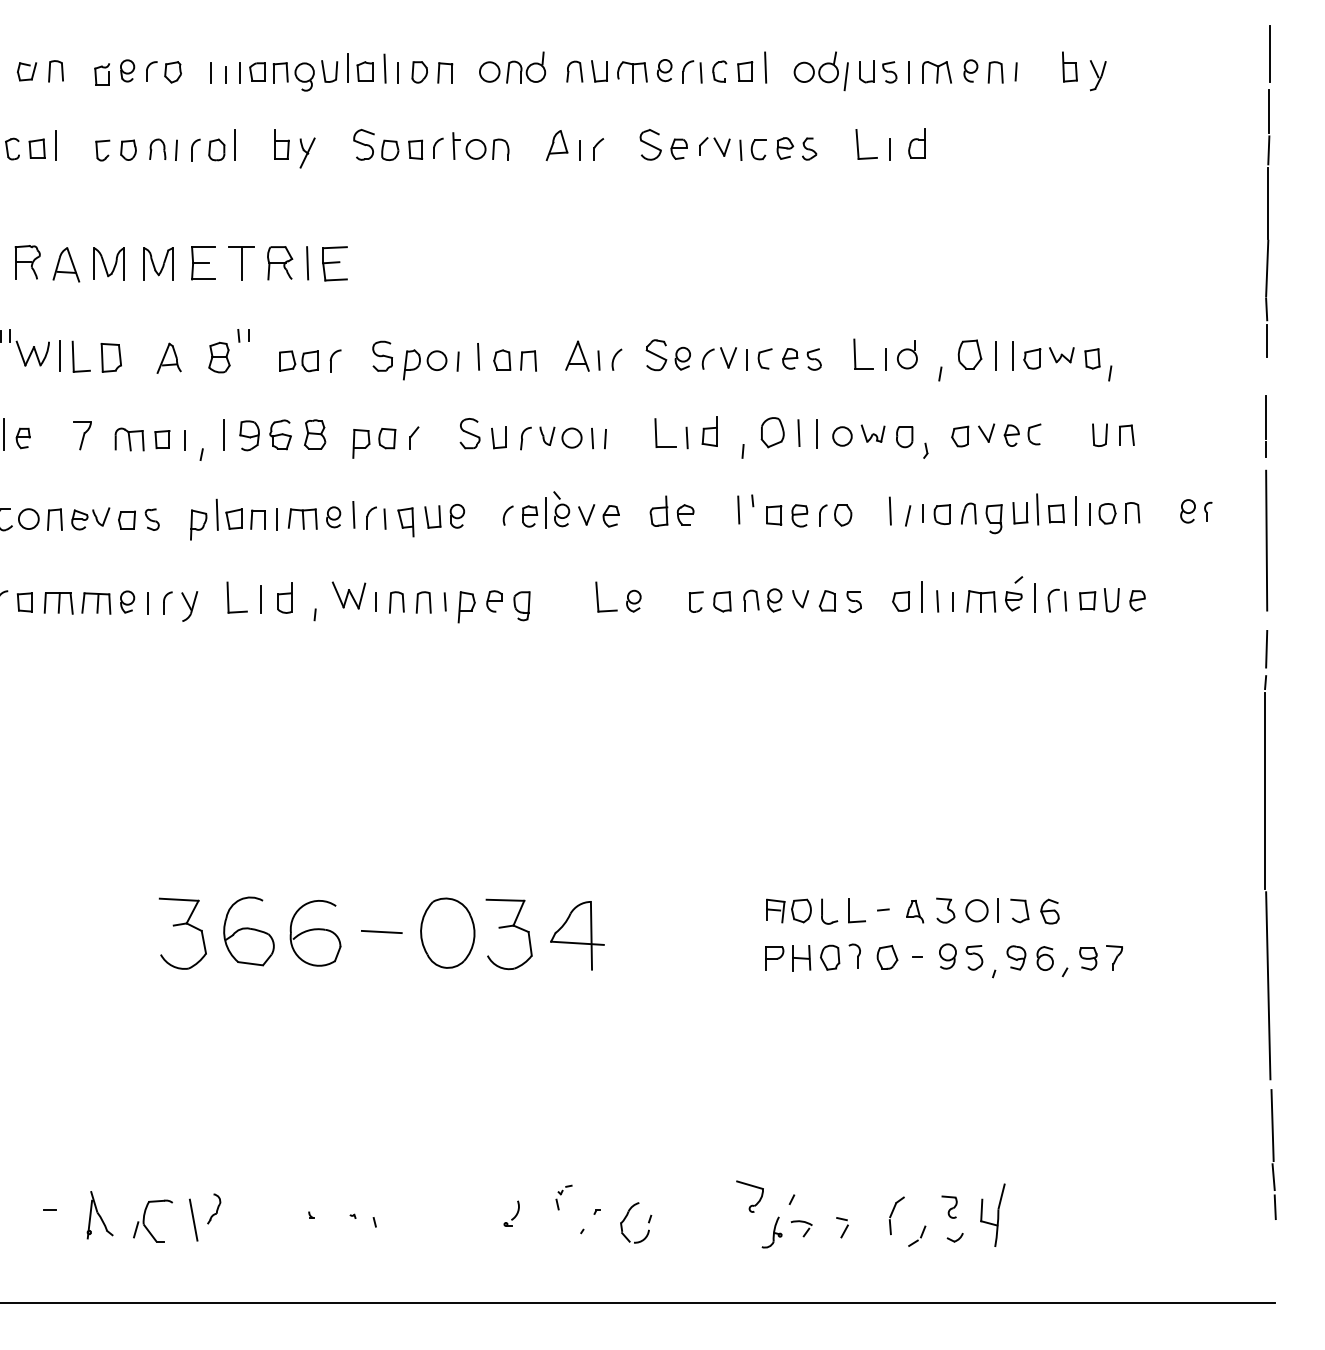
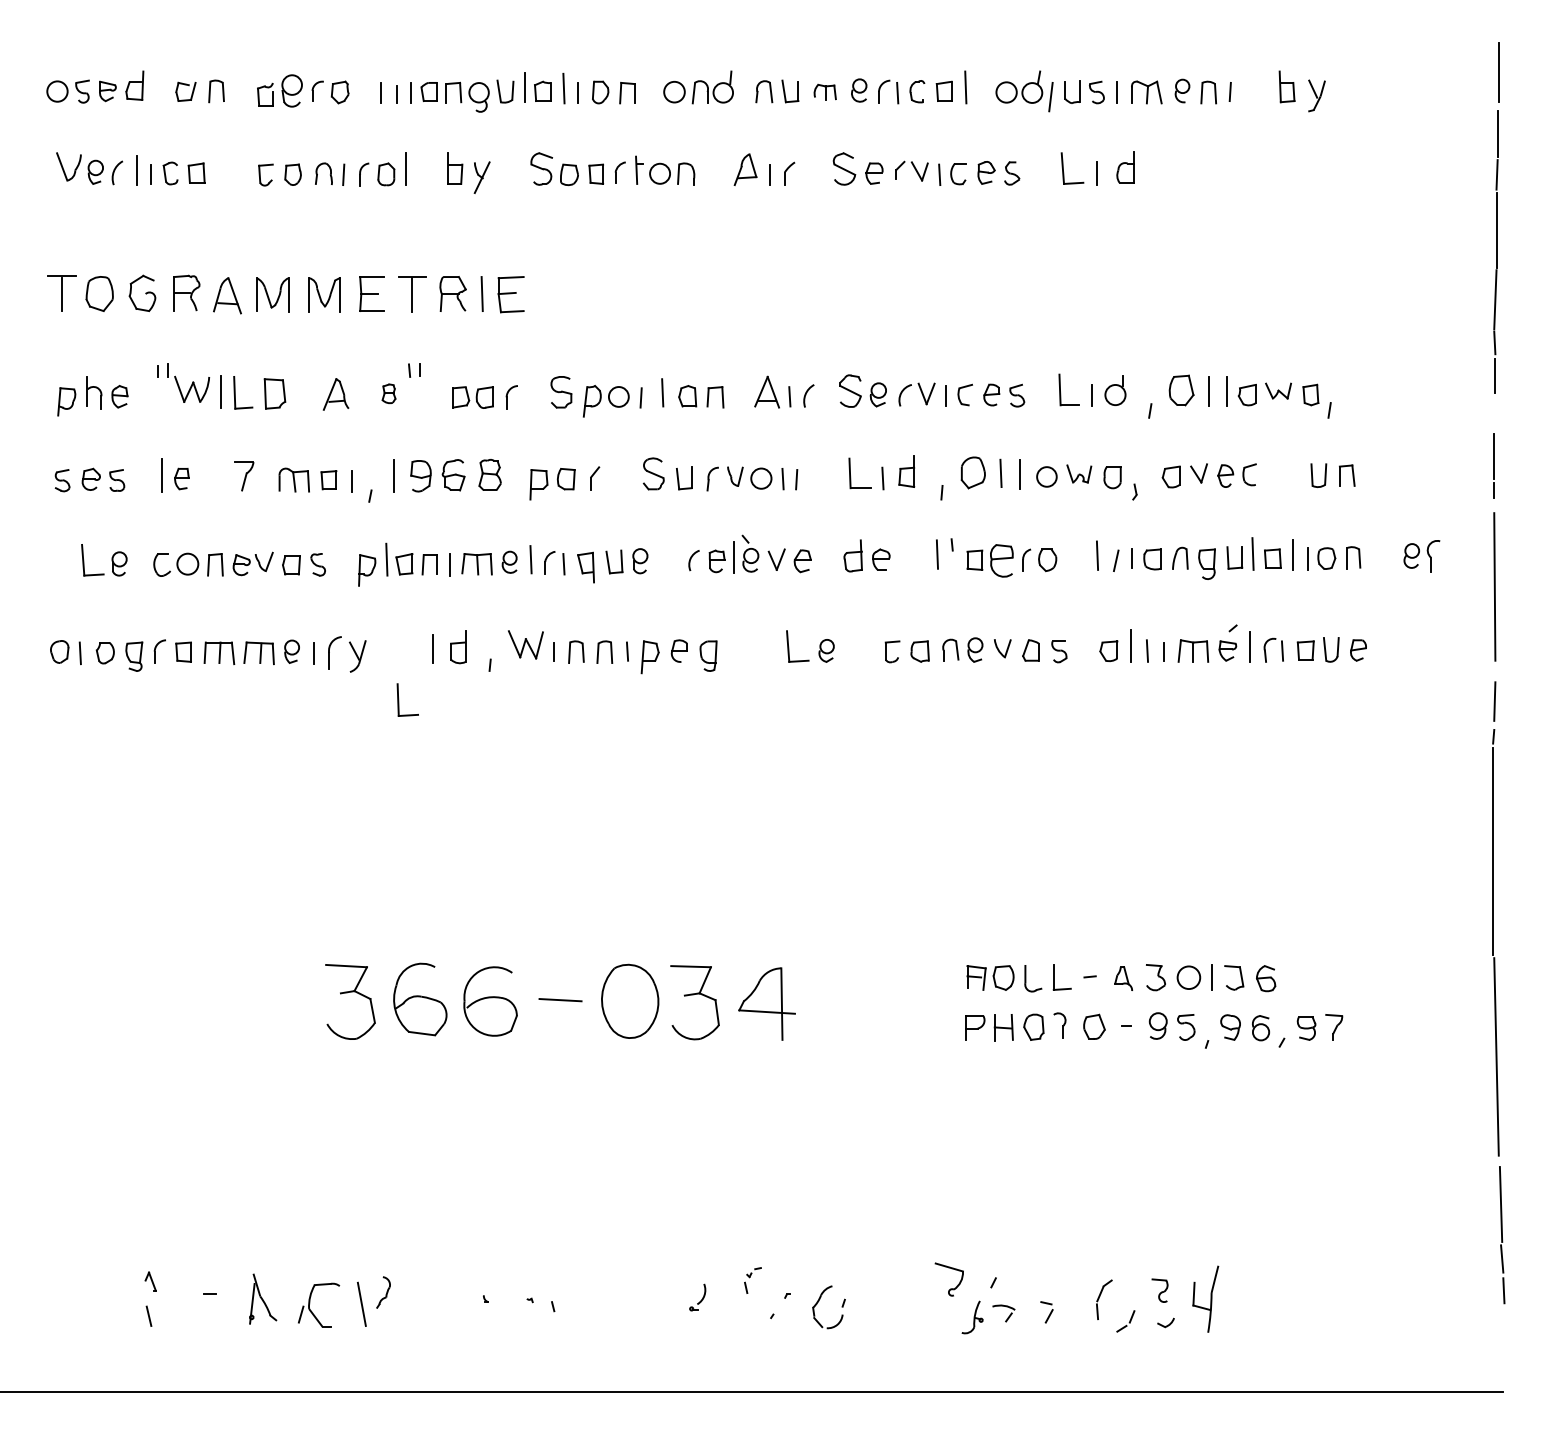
part: (127, 70) -> (291, 90), size x1.4
part: (632, 71) -> (825, 91), size x0.7
line: (55, 145) -> (216, 169), removed
part: (218, 357) -> (388, 393), size x0.6
part: (1207, 511) -> (1432, 556), size x1.6
part: (799, 515) -> (1001, 560), size x1.4
part: (229, 597) -> (399, 699), moved
part: (167, 602) -> (334, 652), size x1.4

